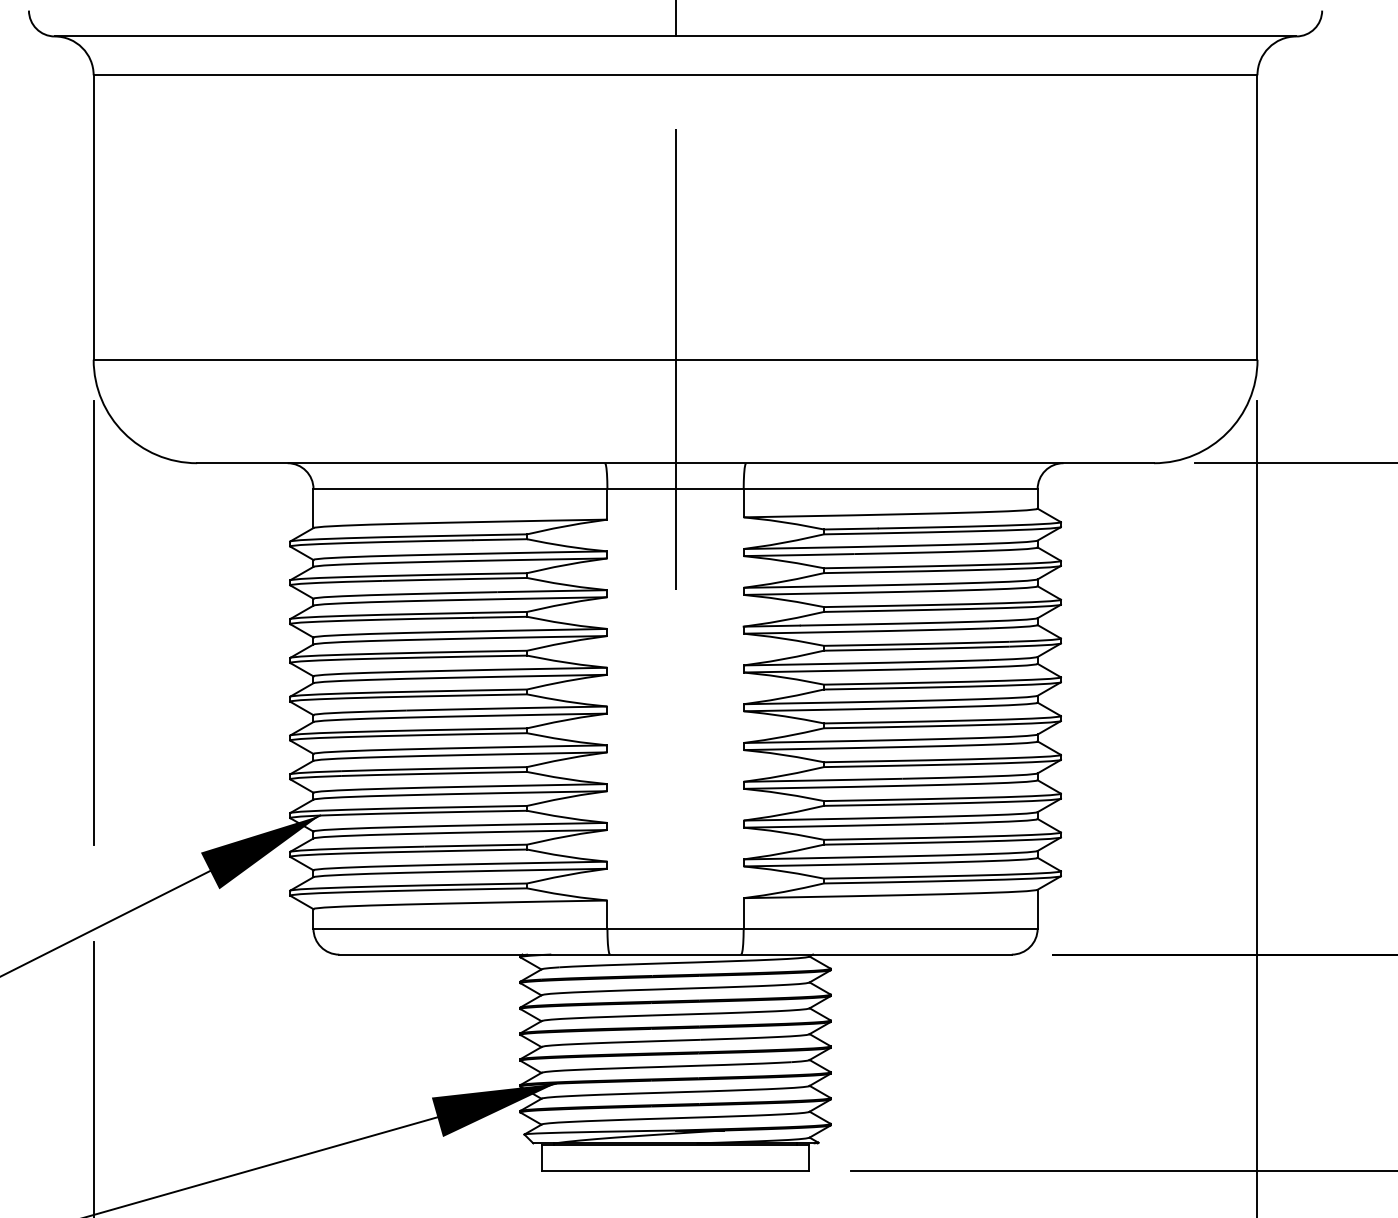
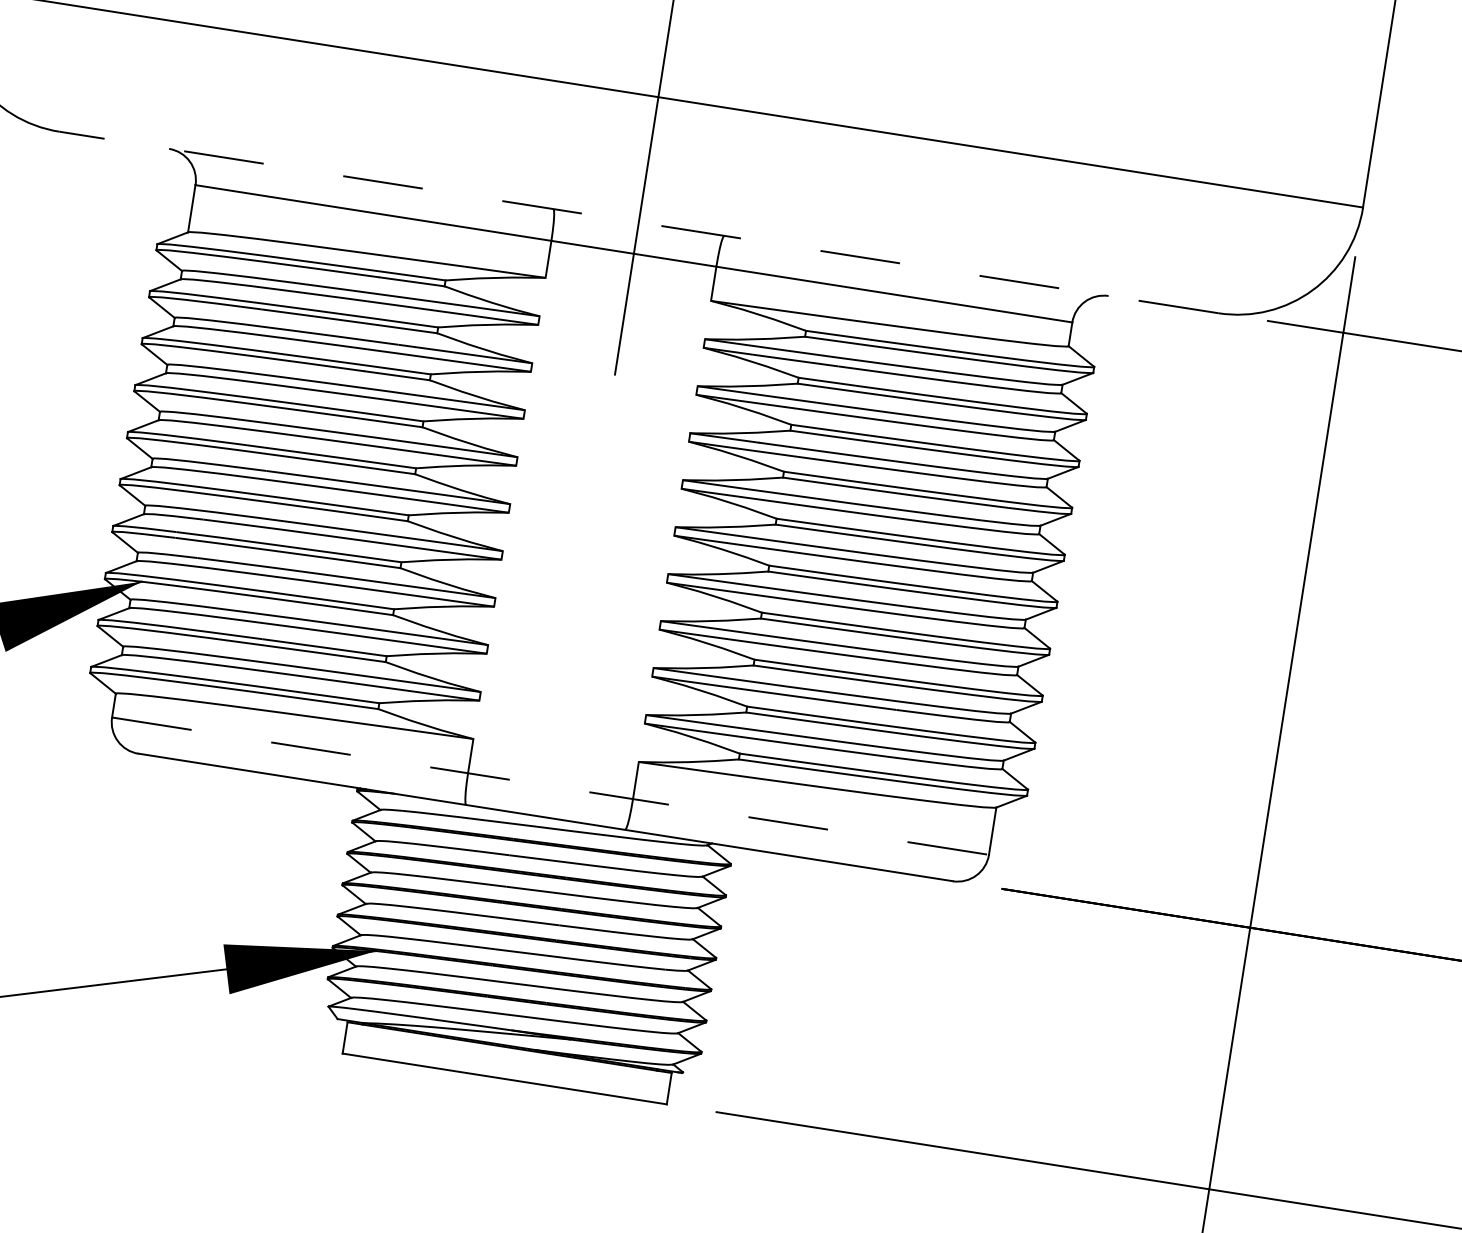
line: (675, 463) -> (638, 222), solid -> dashed
line: (676, 928) -> (551, 786), solid -> dashed

